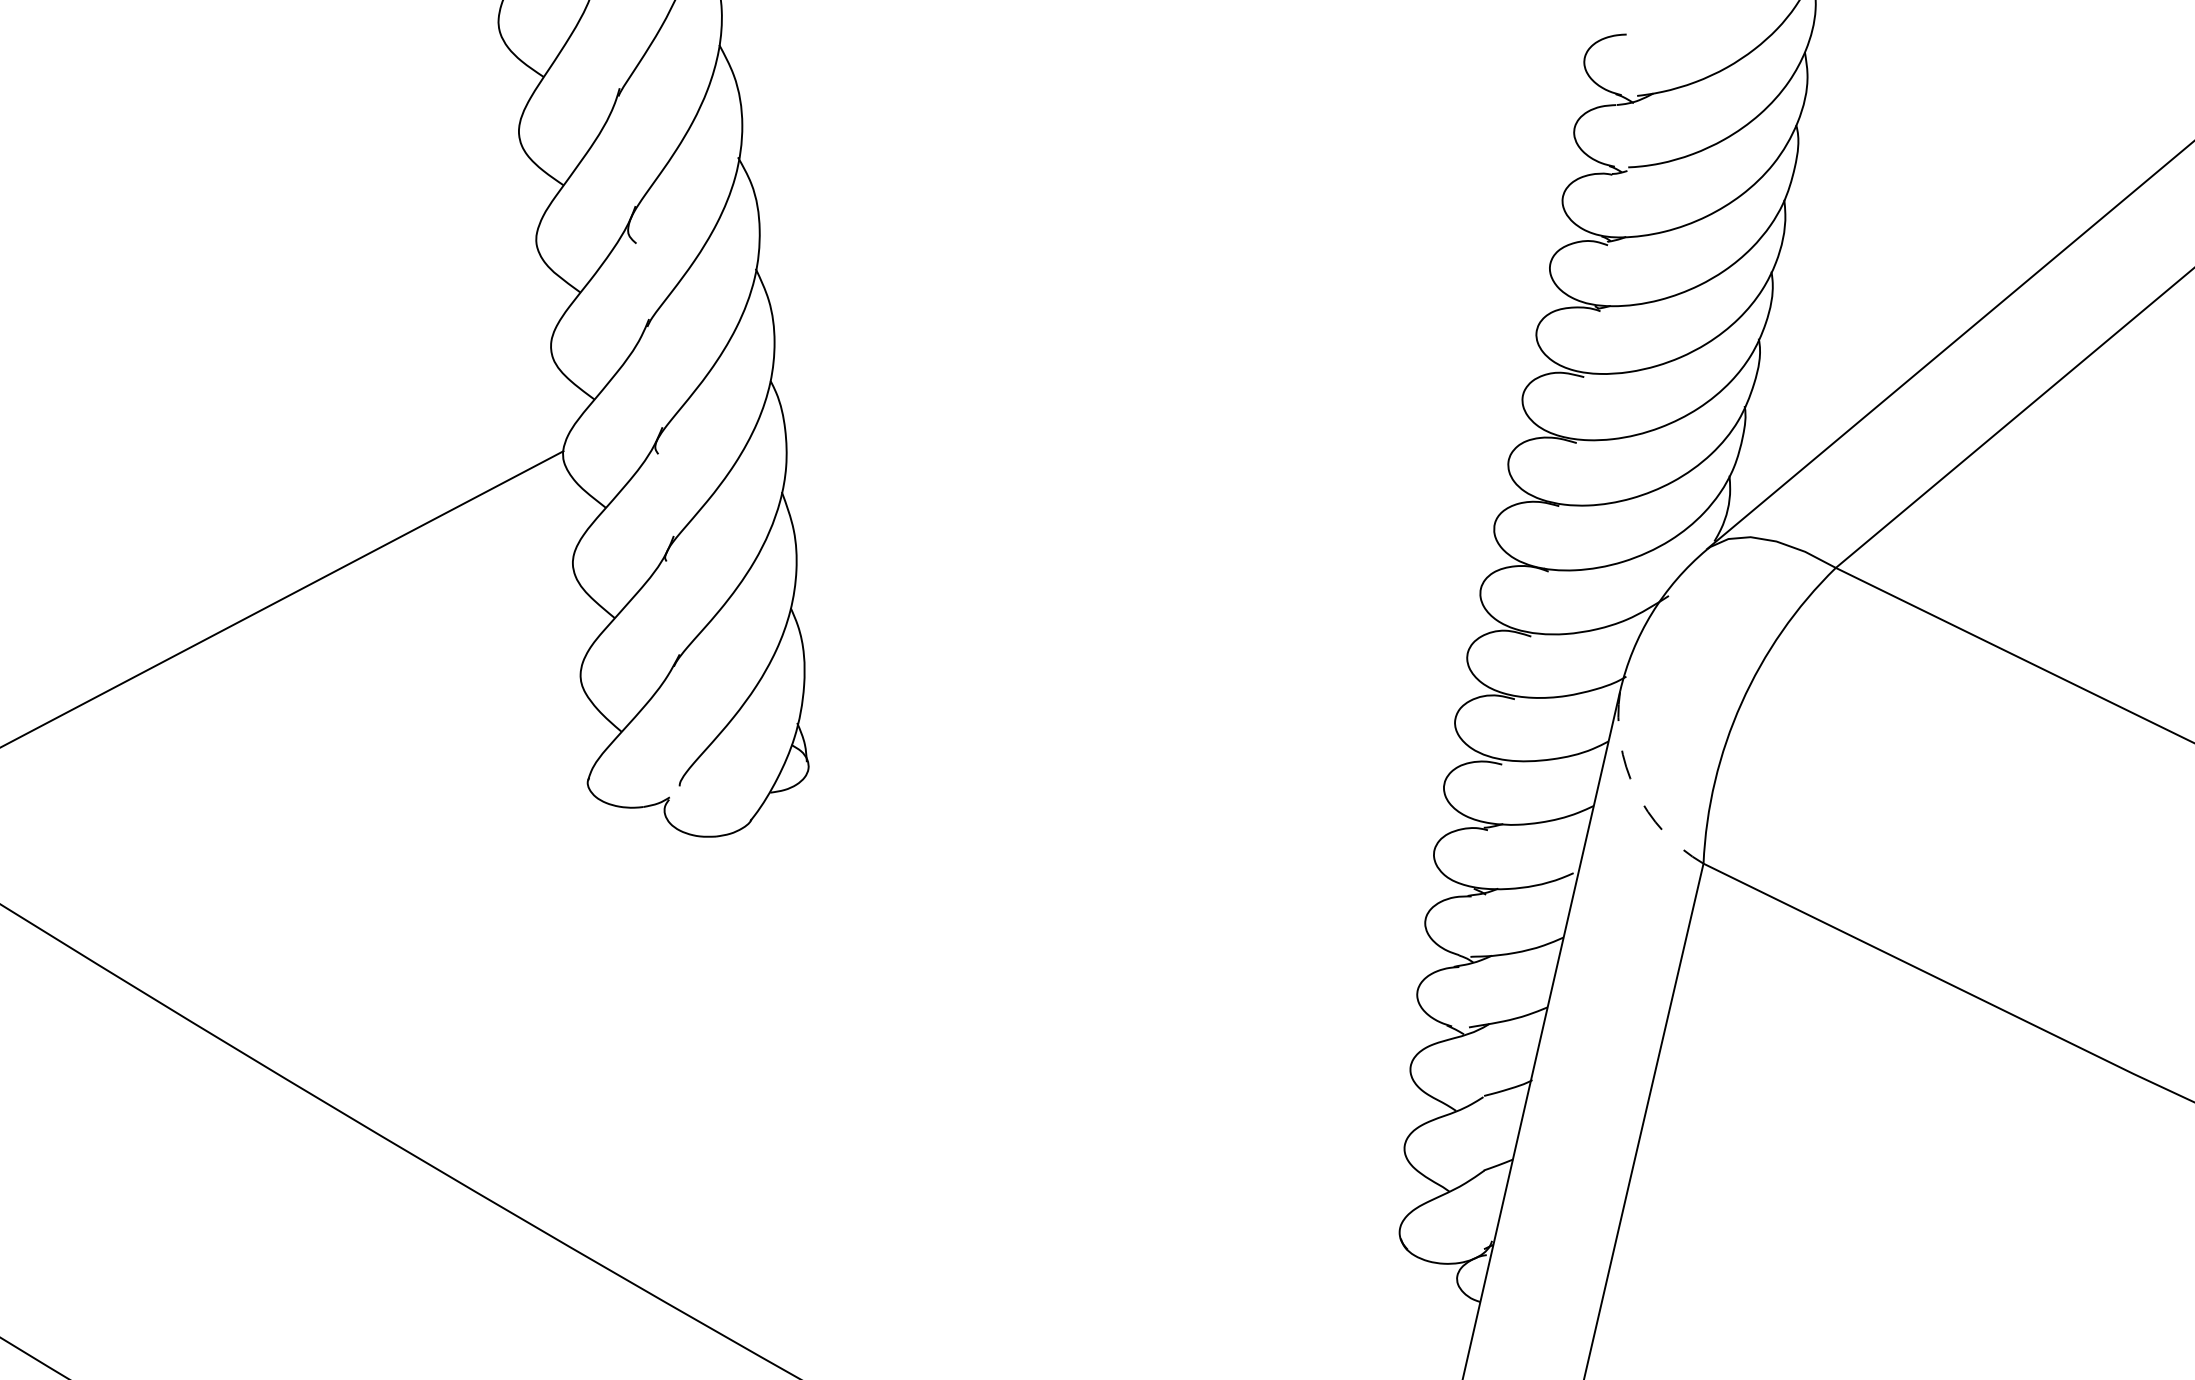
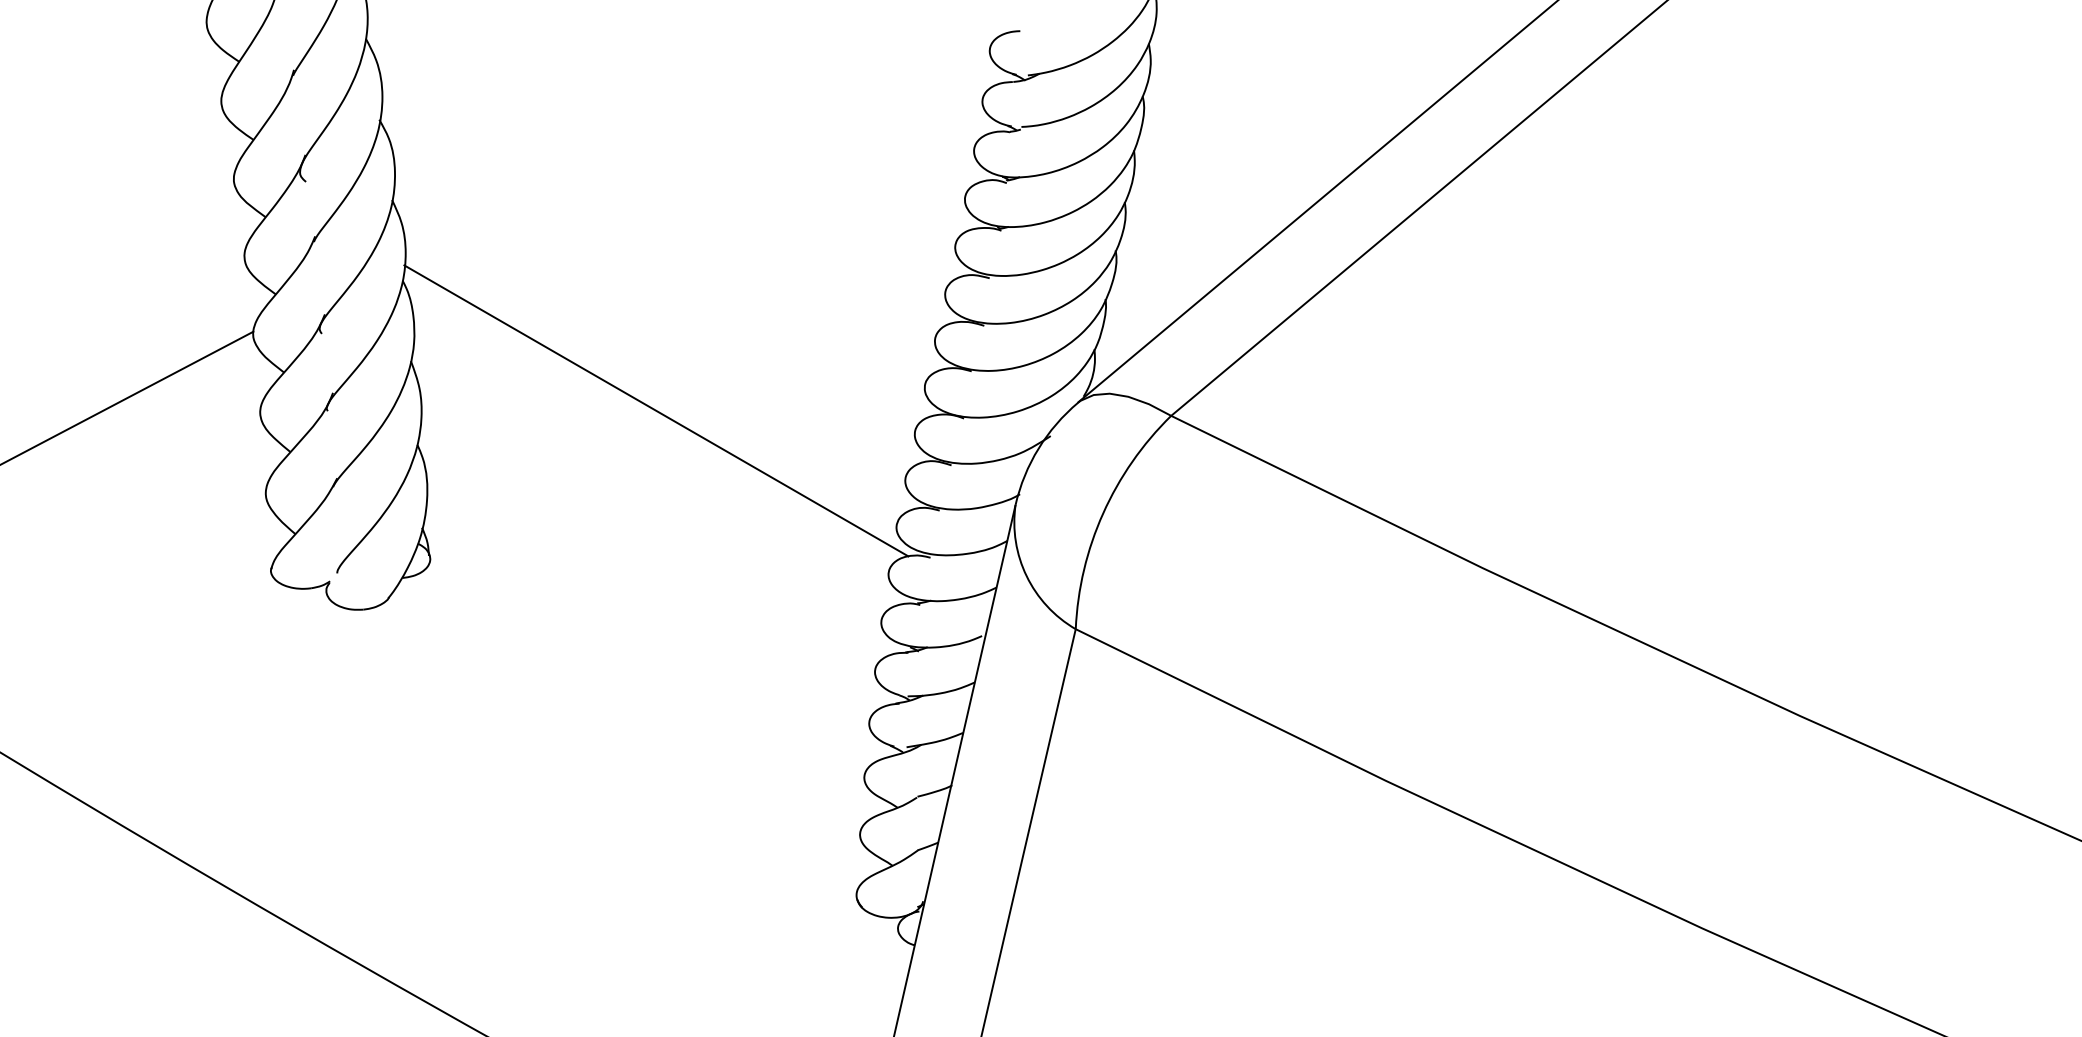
line: (1122, 560) -> (656, 410), added
arc: (1635, 790) -> (1026, 576), dashed -> solid

